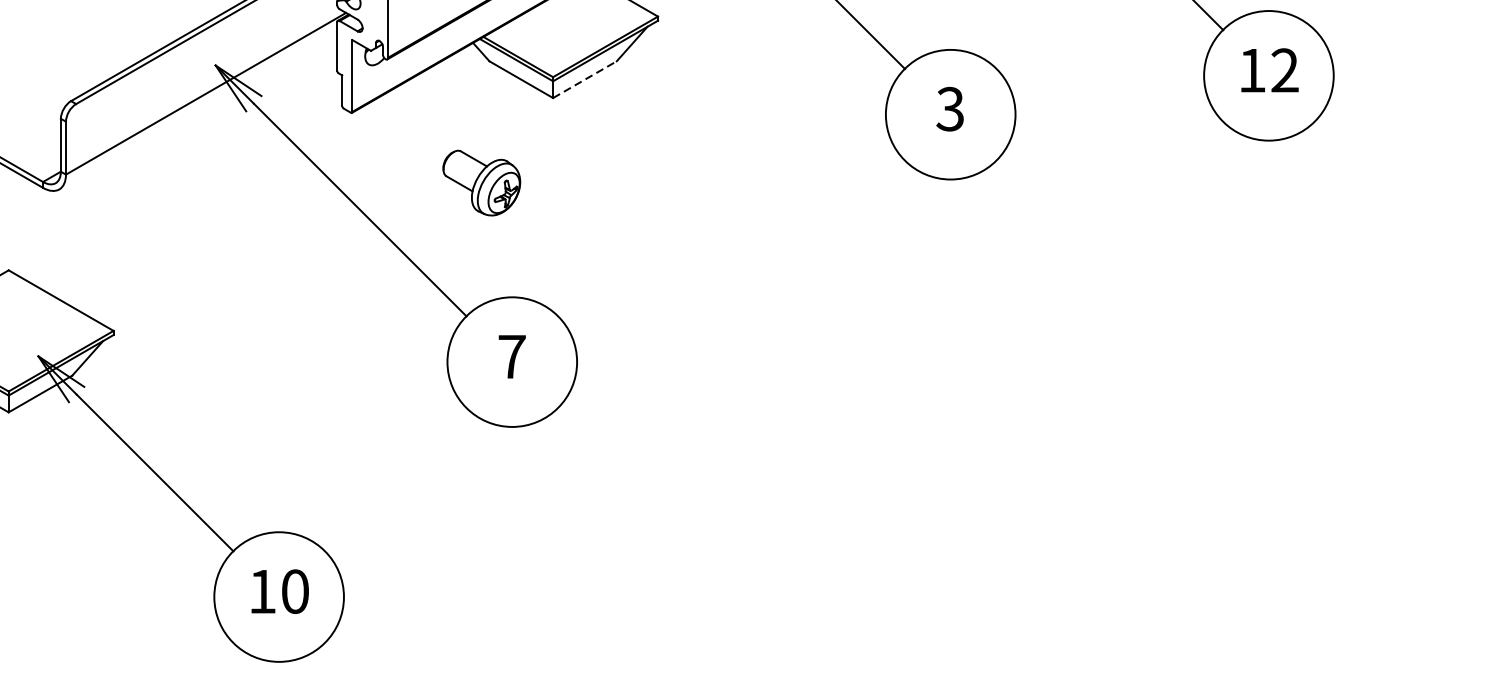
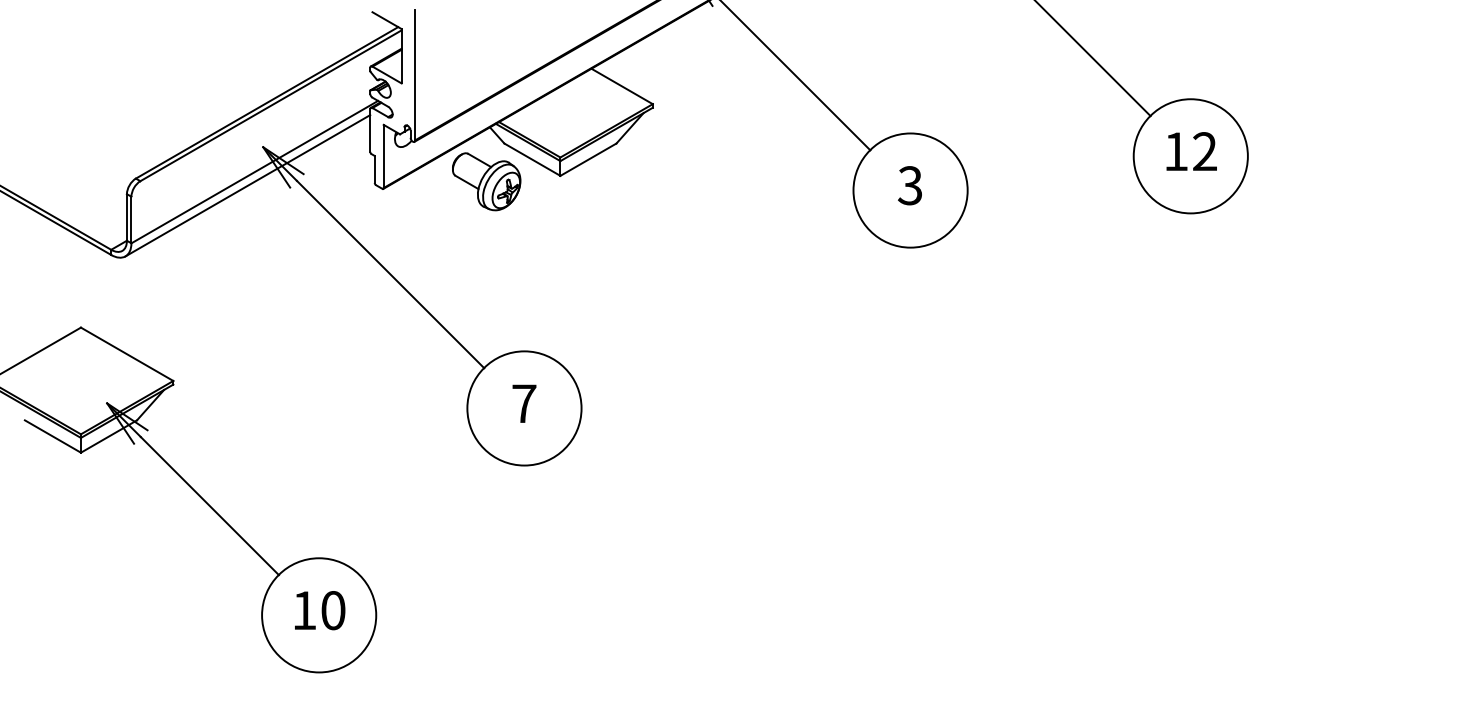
line: (584, 79) -> (588, 159), dashed -> solid
line: (197, 108) -> (247, 185), added
part: (481, 182) -> (486, 181), moved

